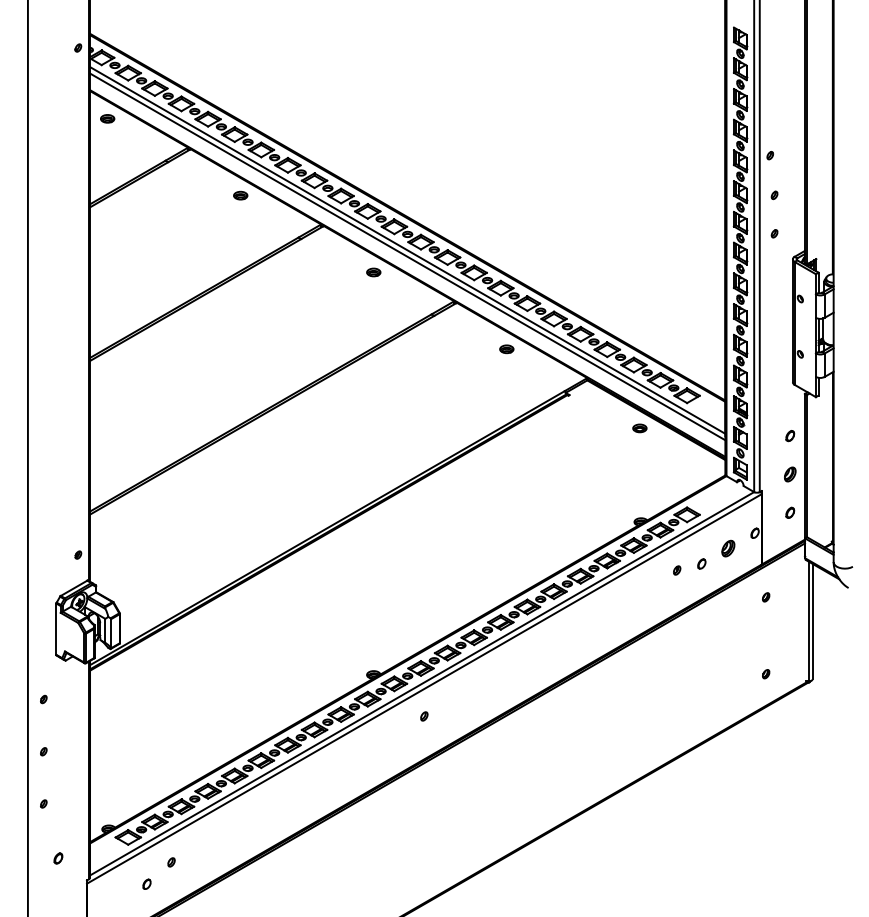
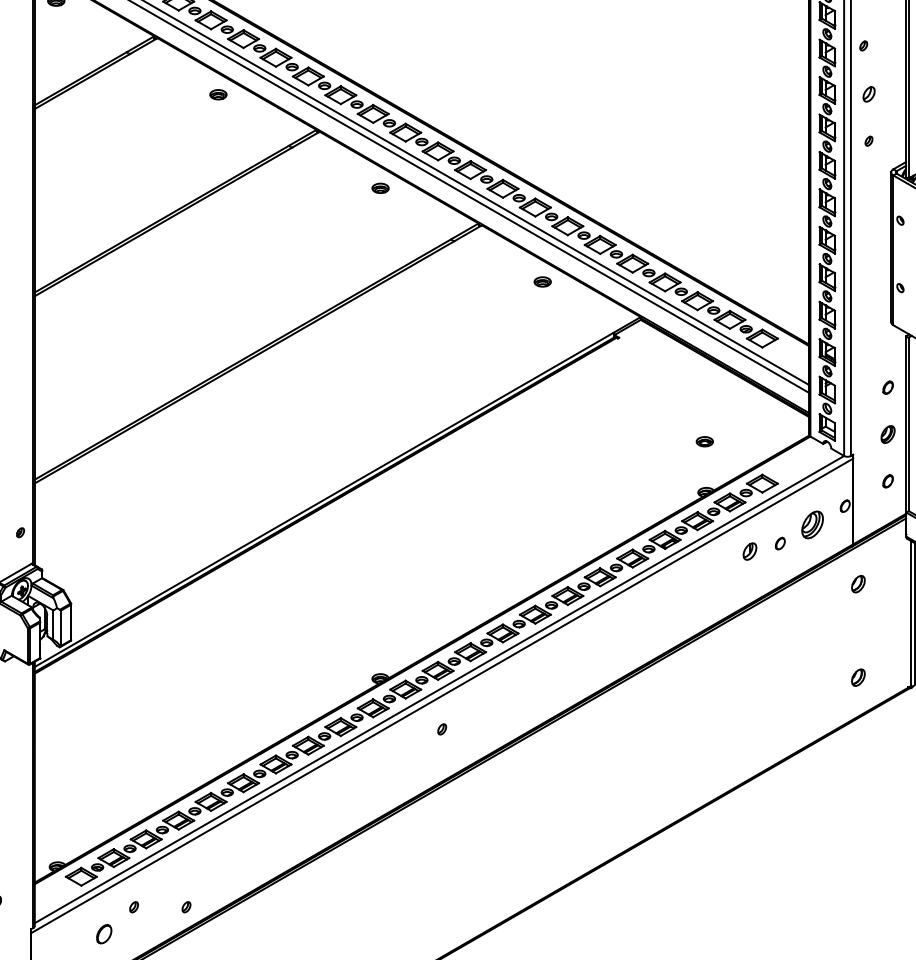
part: (774, 195) -> (868, 94), size x1.6
part: (639, 428) -> (704, 441), moved
part: (728, 548) -> (812, 524), size x1.4
part: (677, 570) -> (750, 551), size x1.6
part: (766, 597) -> (859, 584), size x1.6
part: (766, 674) -> (859, 678), size x1.6
part: (214, 862) -> (186, 907), added
part: (146, 883) -> (103, 932), size x1.6

